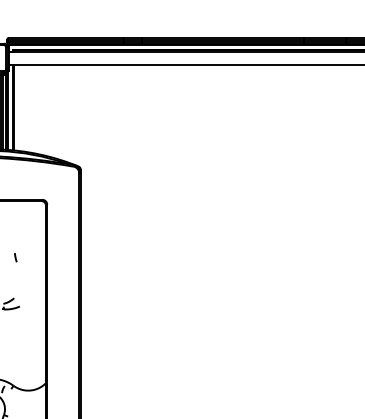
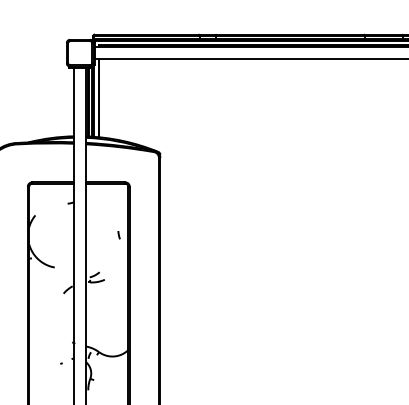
curve: (15, 258) -> (118, 235), moved

